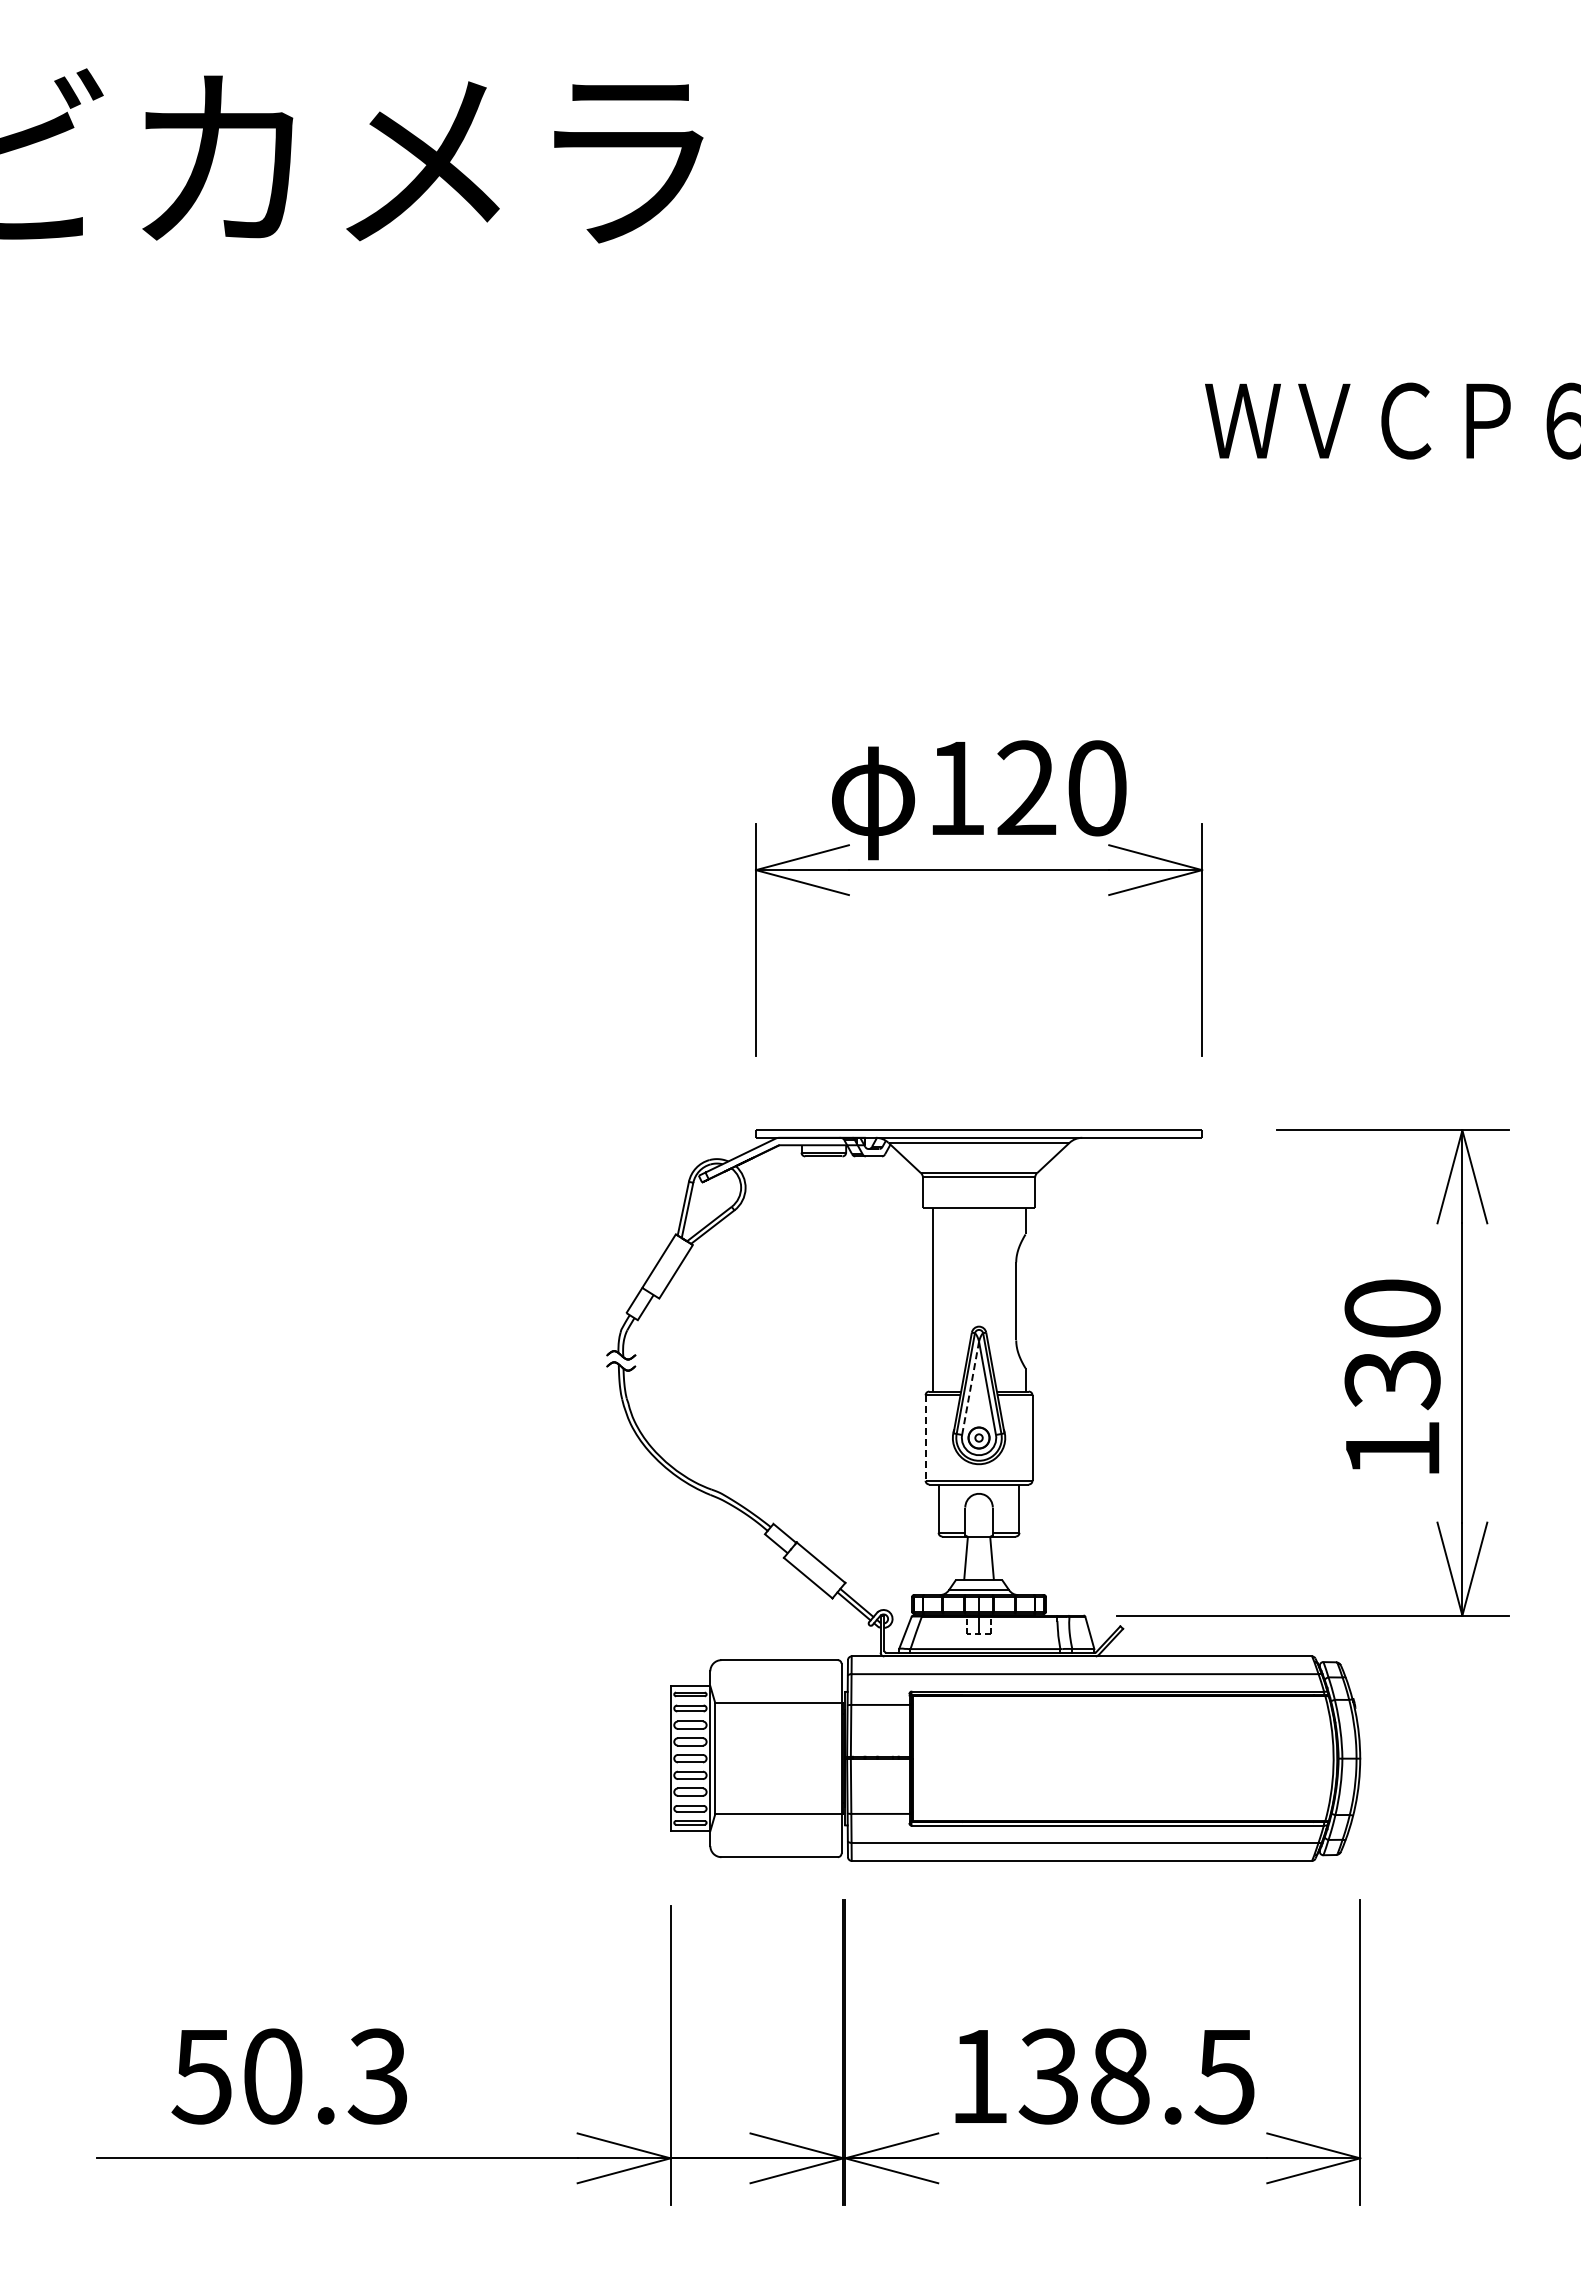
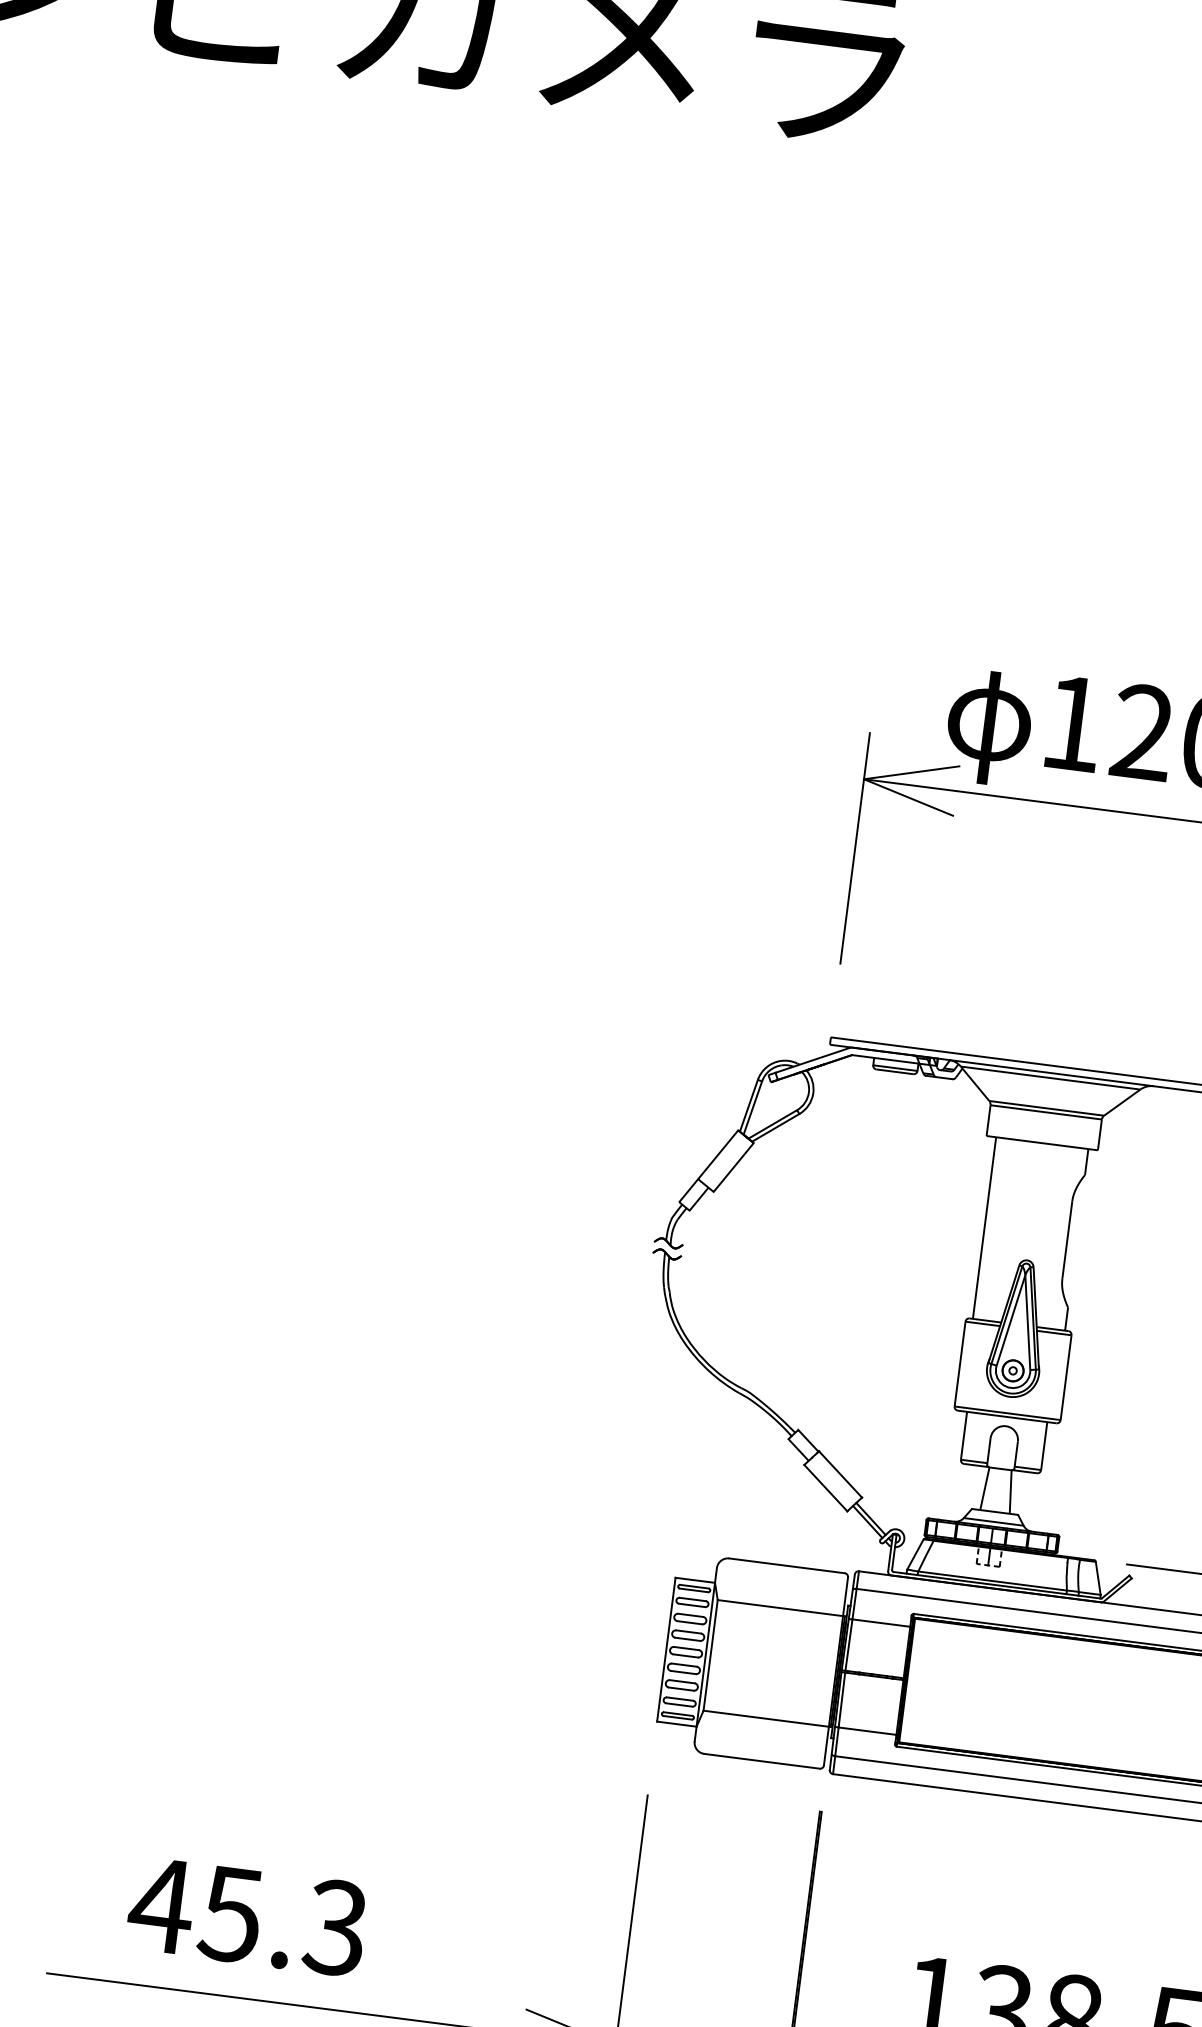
line: (970, 1387) -> (1011, 1319), dashed -> solid
line: (925, 1438) -> (959, 1364), dashed -> solid
text: (236, 2076) -> (195, 1909), 50.3 -> 45.3

